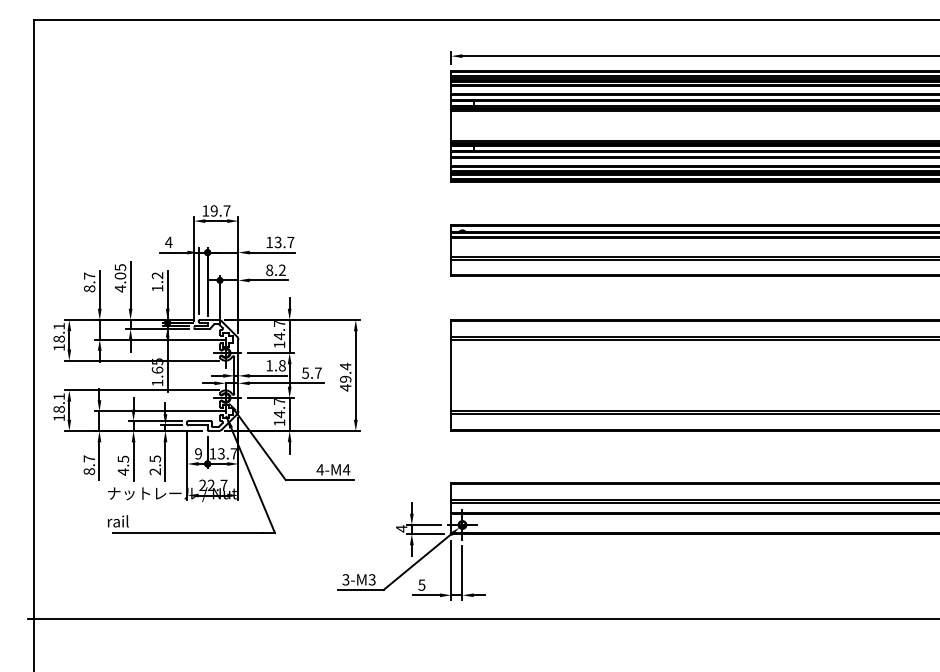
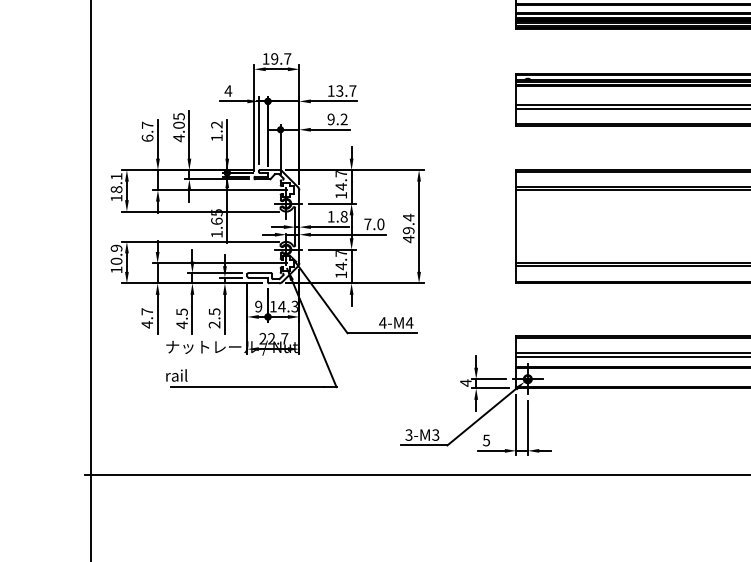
text: (269, 269) -> (331, 118), 8.2 -> 9.2
text: (89, 288) -> (147, 138), 8.7 -> 6.7
text: (311, 372) -> (373, 223), 5.7 -> 7.0
text: (58, 402) -> (115, 254), 18.1 -> 10.9
text: (226, 453) -> (287, 306), 13.7 -> 14.3
text: (89, 471) -> (147, 324), 8.7 -> 4.7

